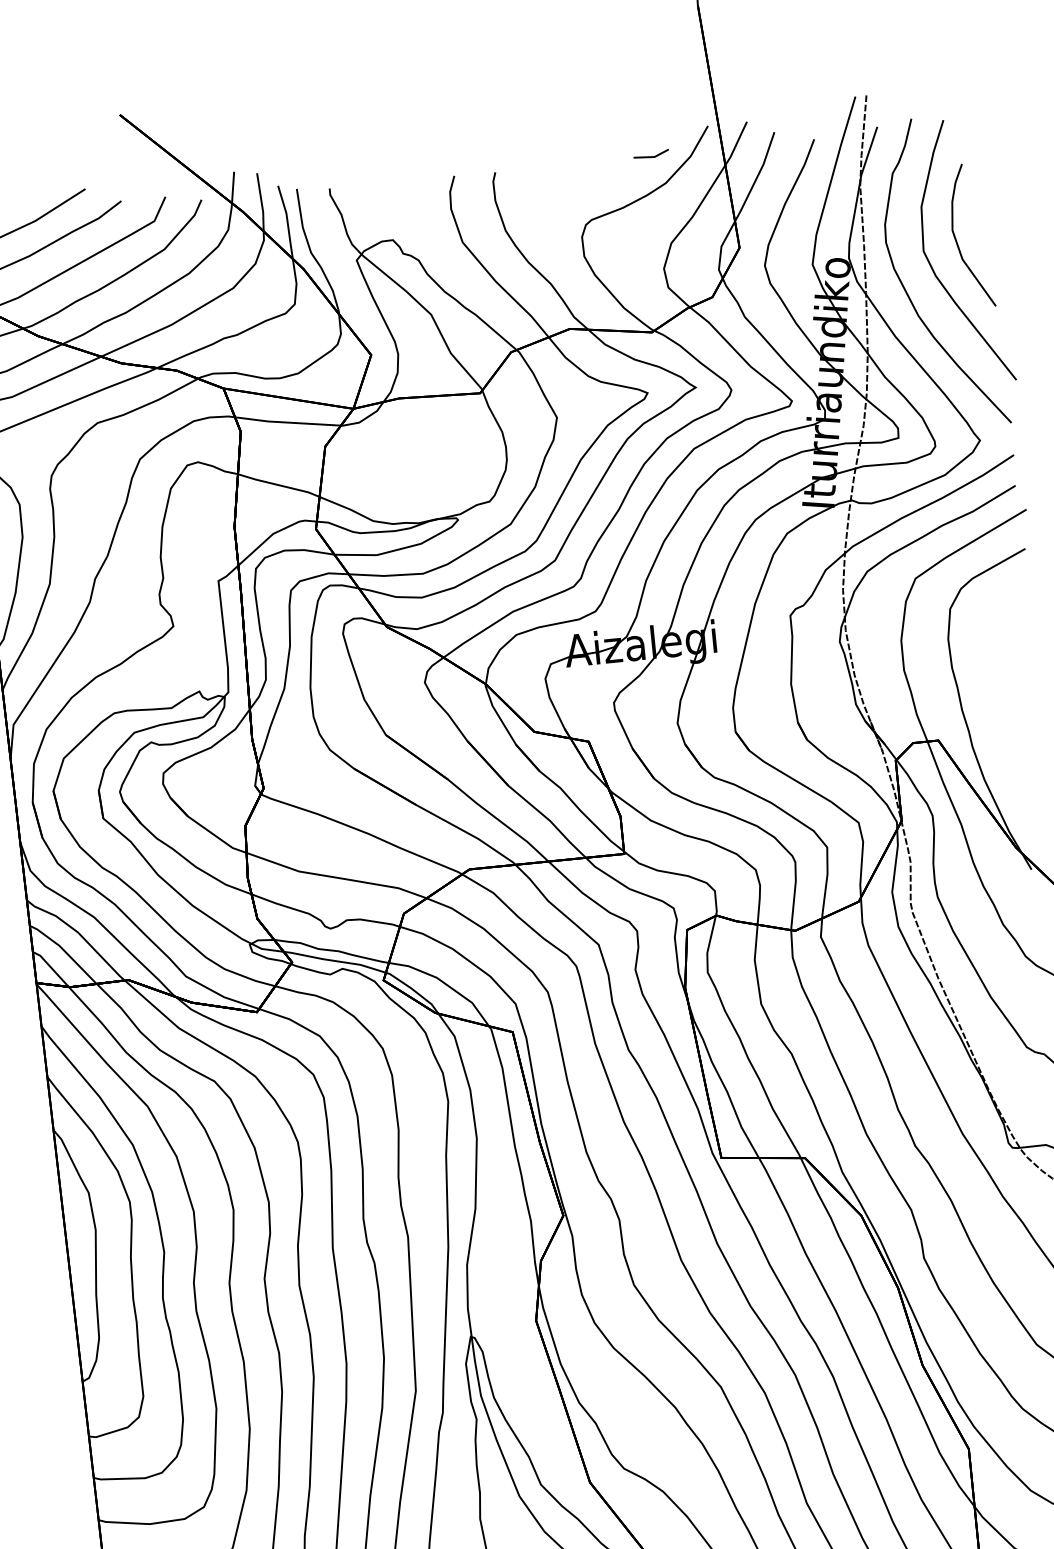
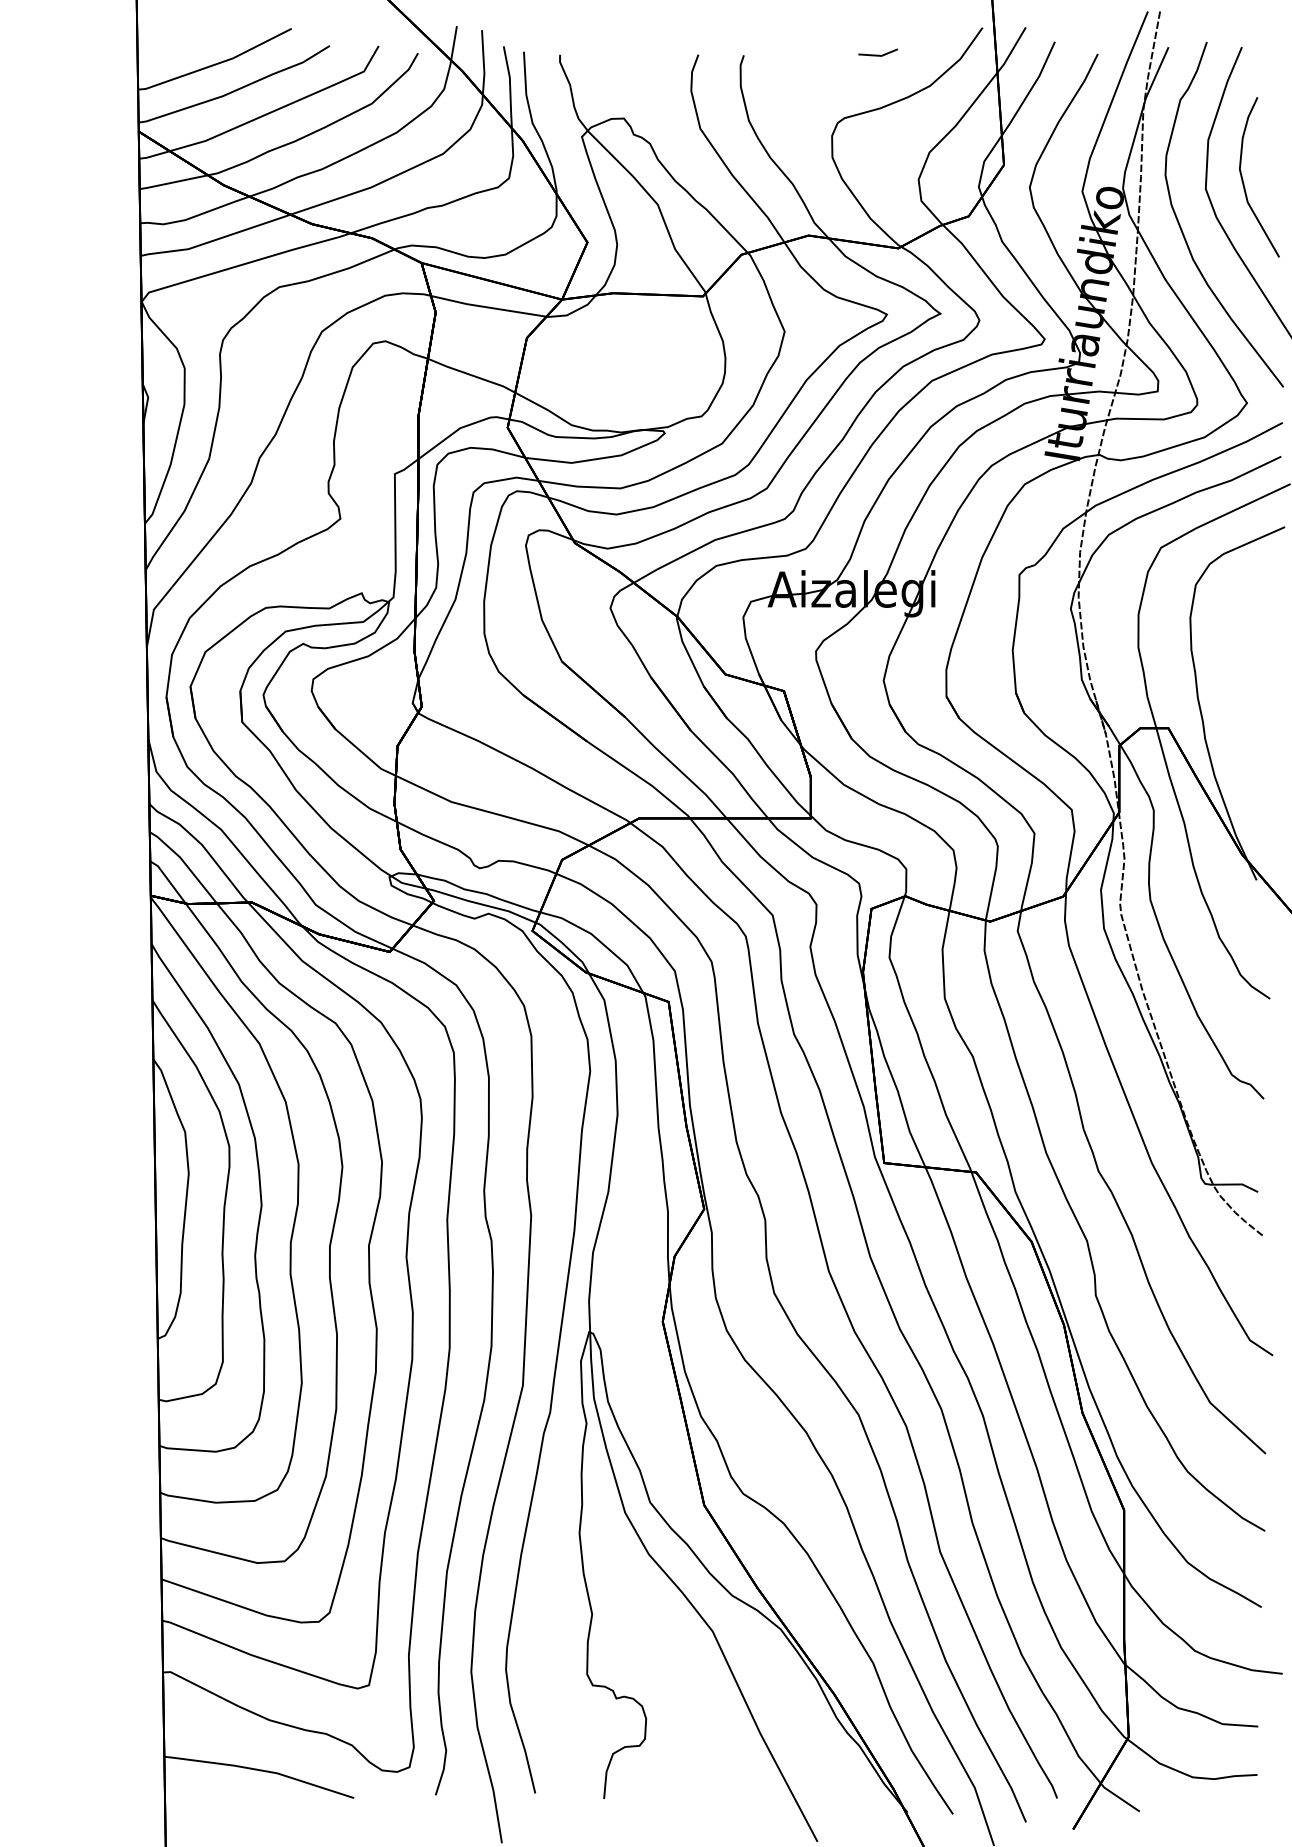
line: (650, 156) -> (877, 54), moved

